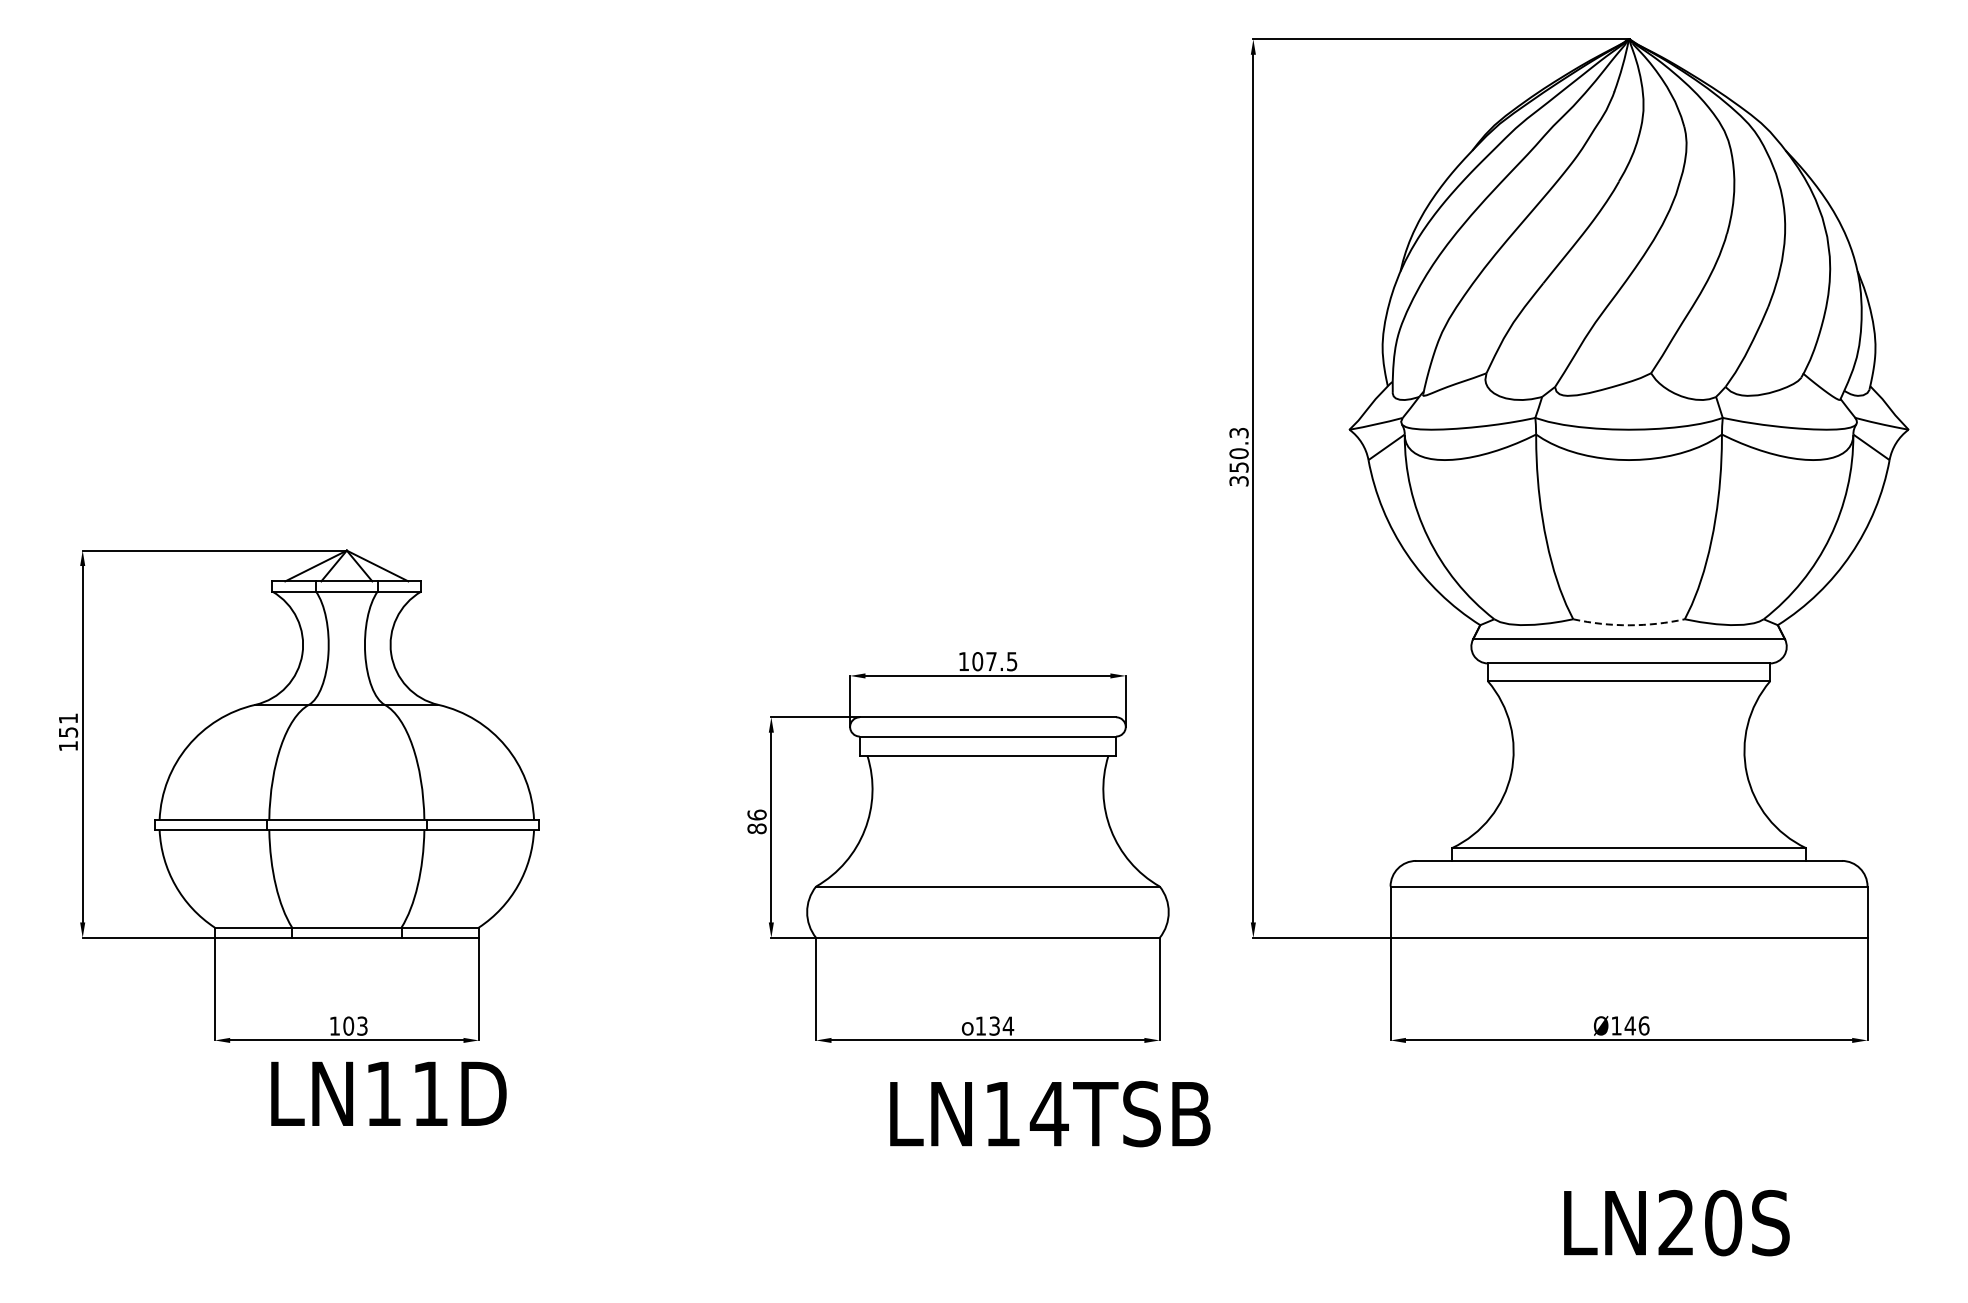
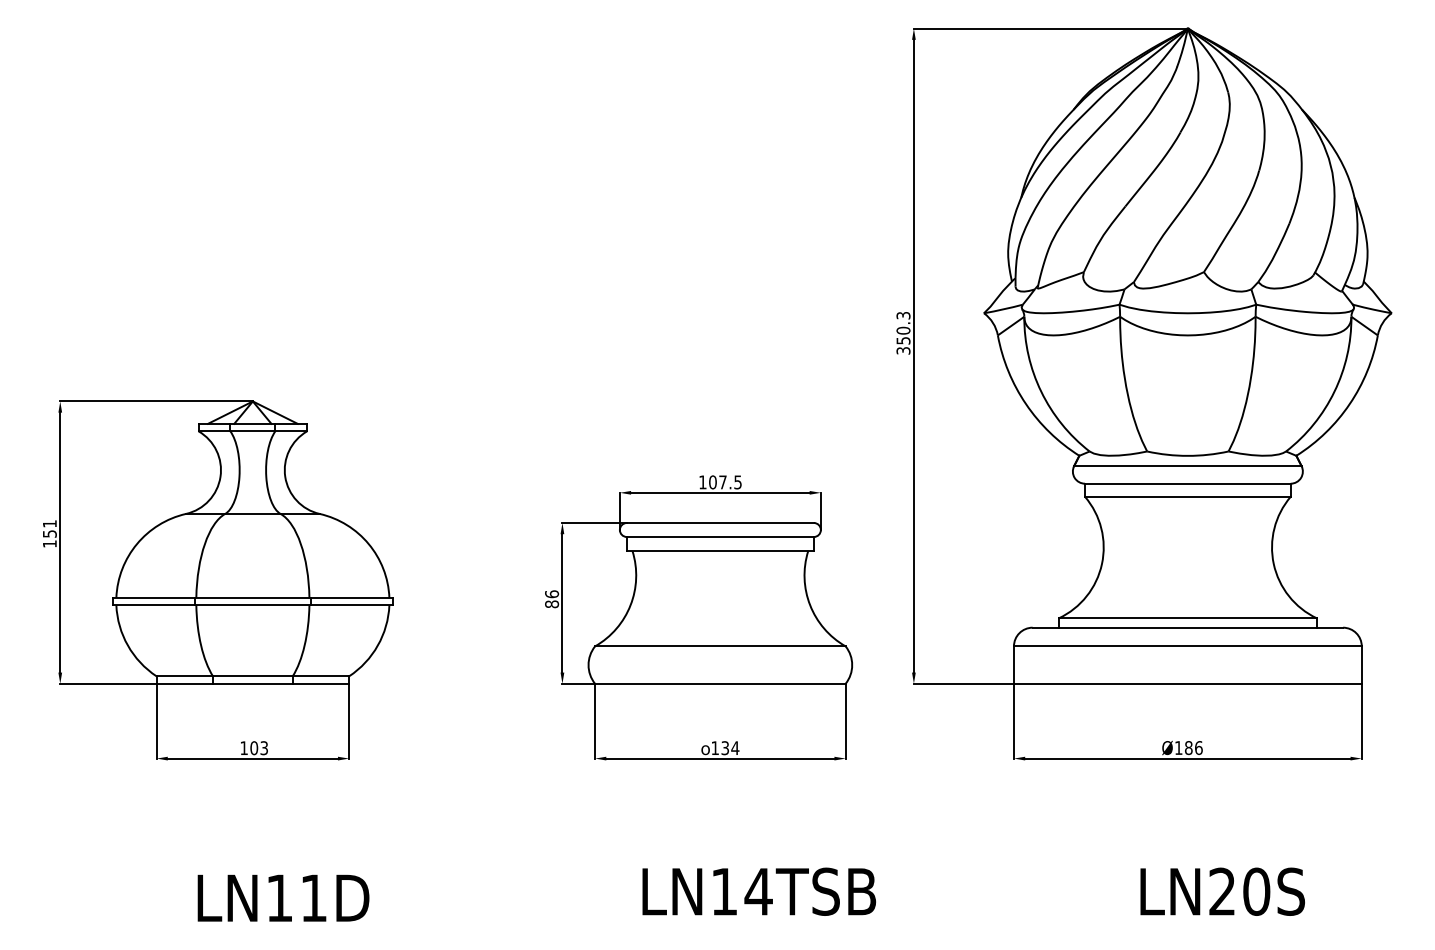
arc: (1629, 625) -> (1188, 456), dashed -> solid
text: (1629, 1025) -> (1188, 747), Ø146 -> Ø186
text: (388, 1093) -> (283, 897), moved
text: (1050, 1114) -> (759, 892), moved

